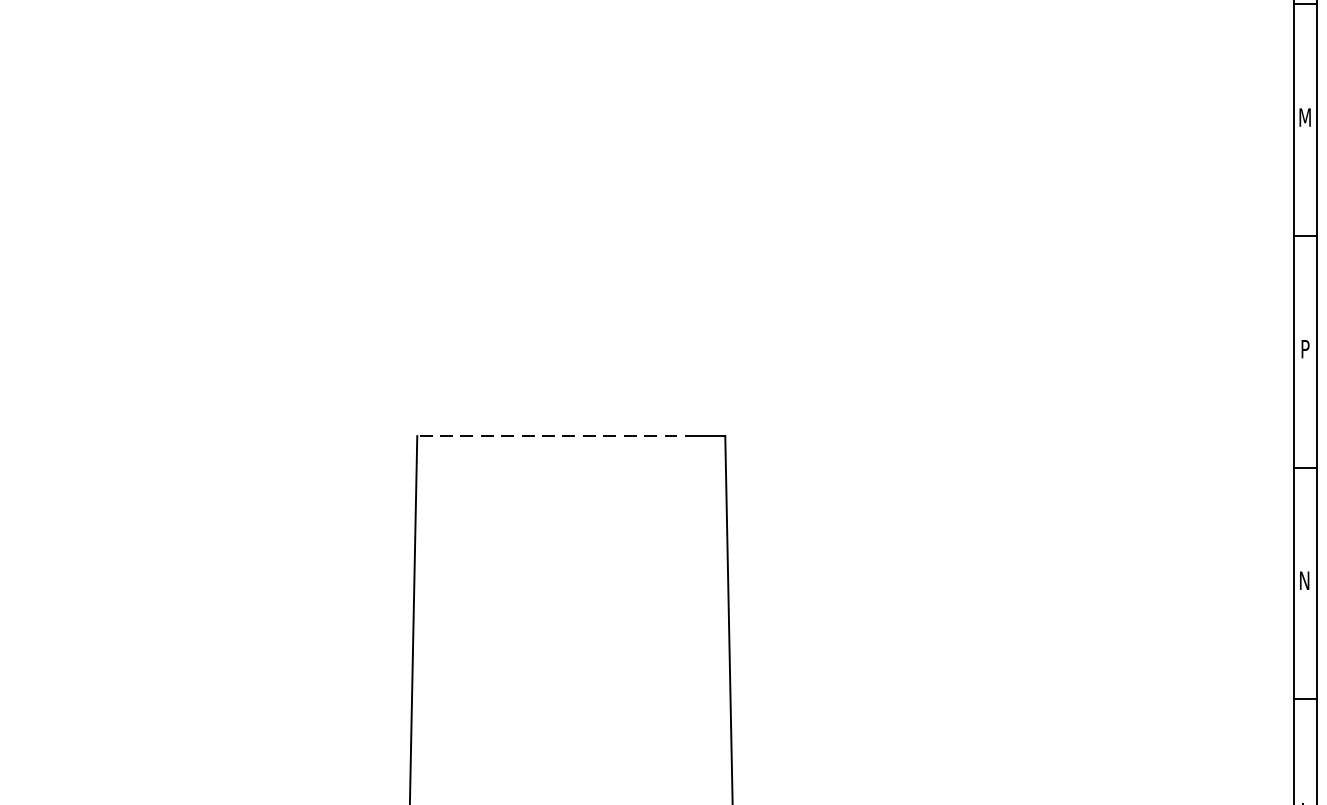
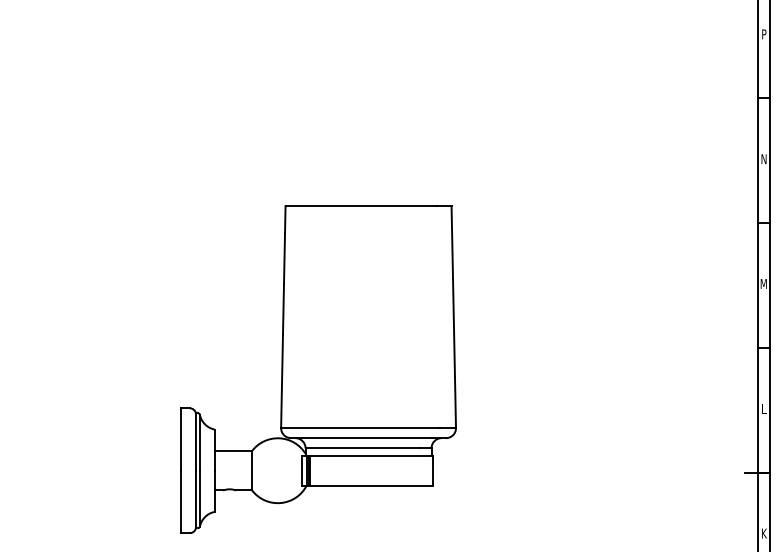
text: (1305, 117) -> (764, 34), M -> P
text: (1304, 347) -> (763, 158), P -> N
line: (558, 436) -> (361, 206), dashed -> solid
text: (1304, 579) -> (763, 283), N -> M

